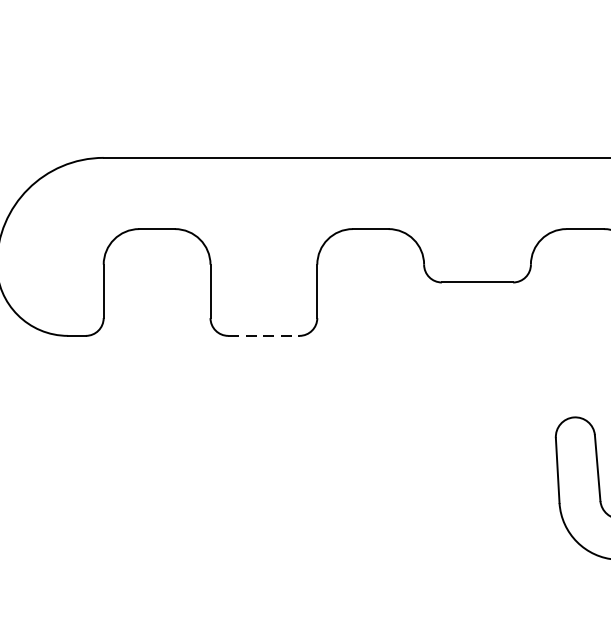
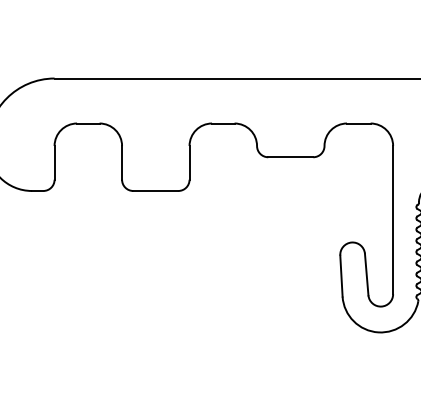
line: (264, 336) -> (156, 191), dashed -> solid

